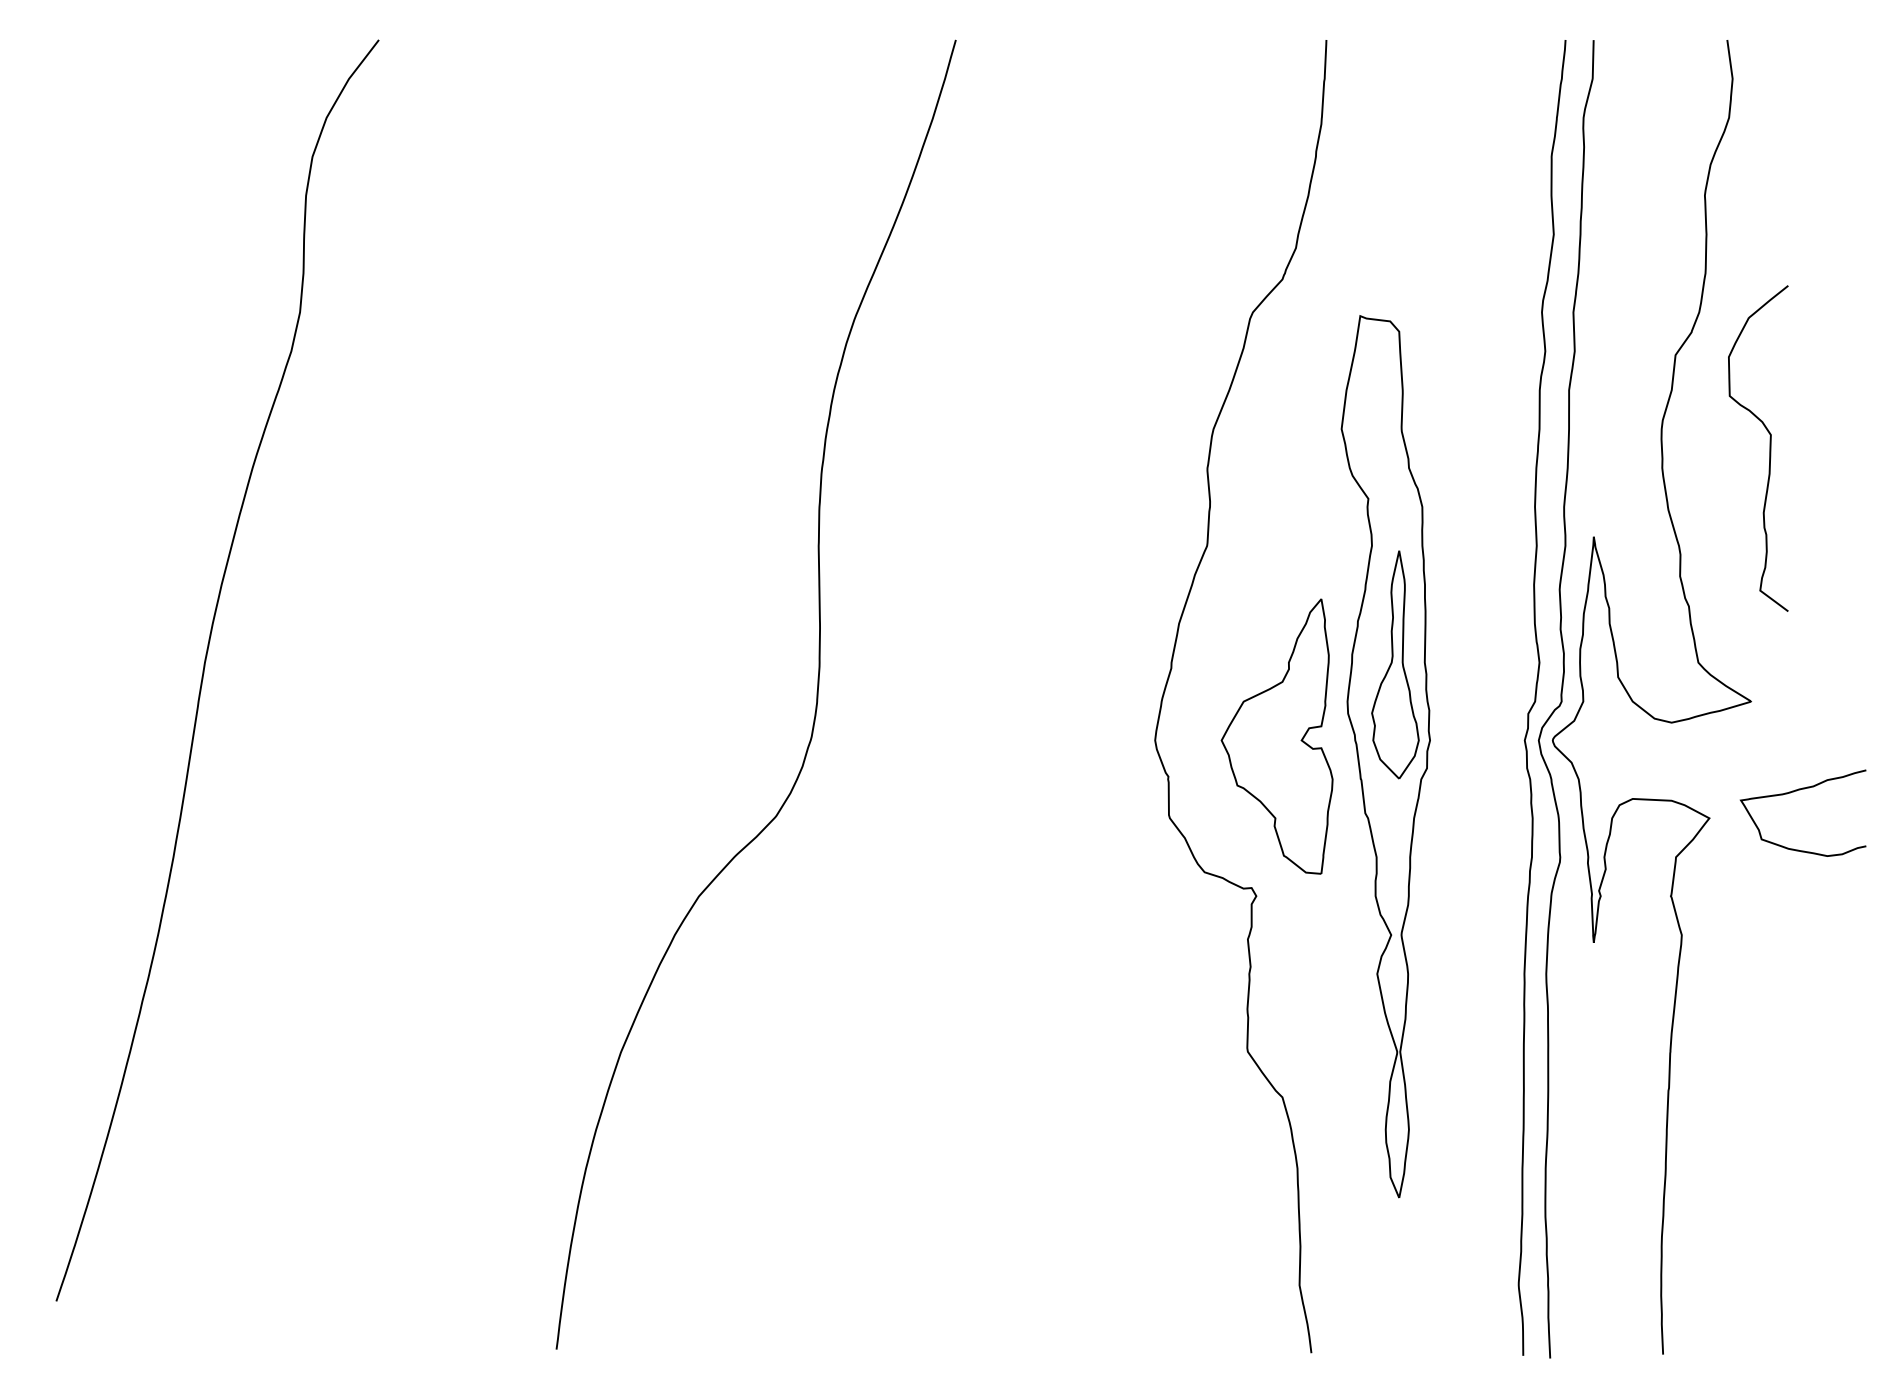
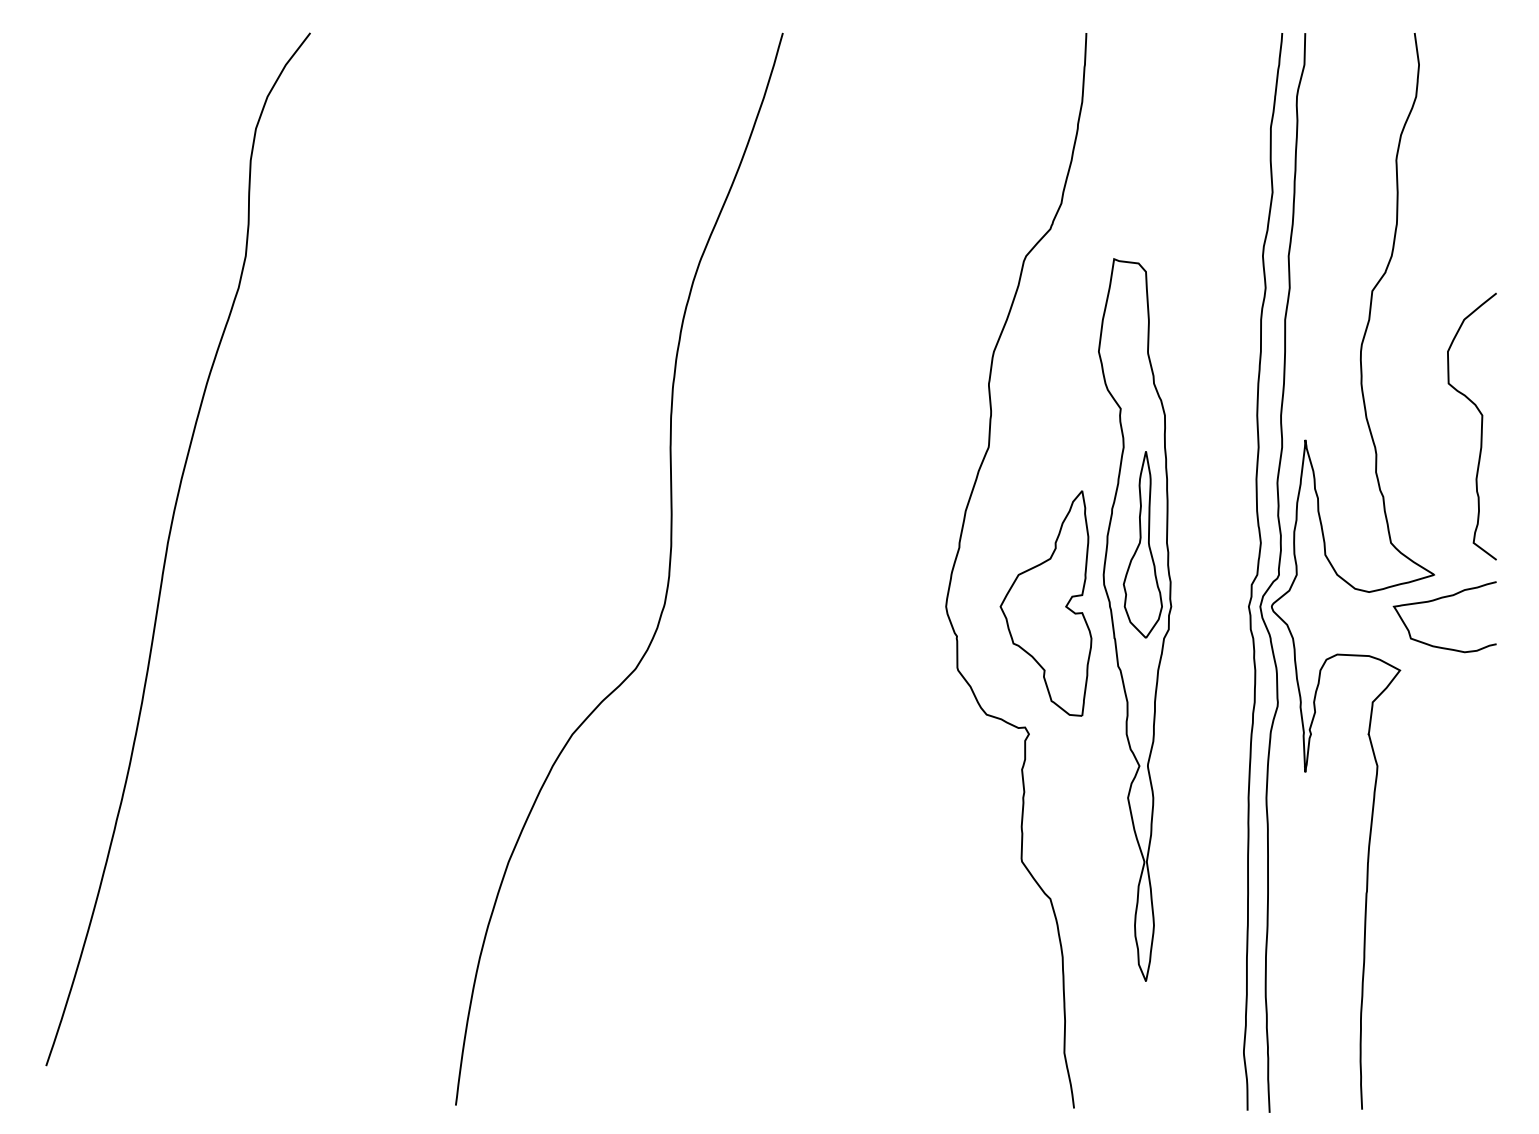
curve: (1769, 448) -> (1481, 426), moved
curve: (1796, 791) -> (1439, 599), moved

